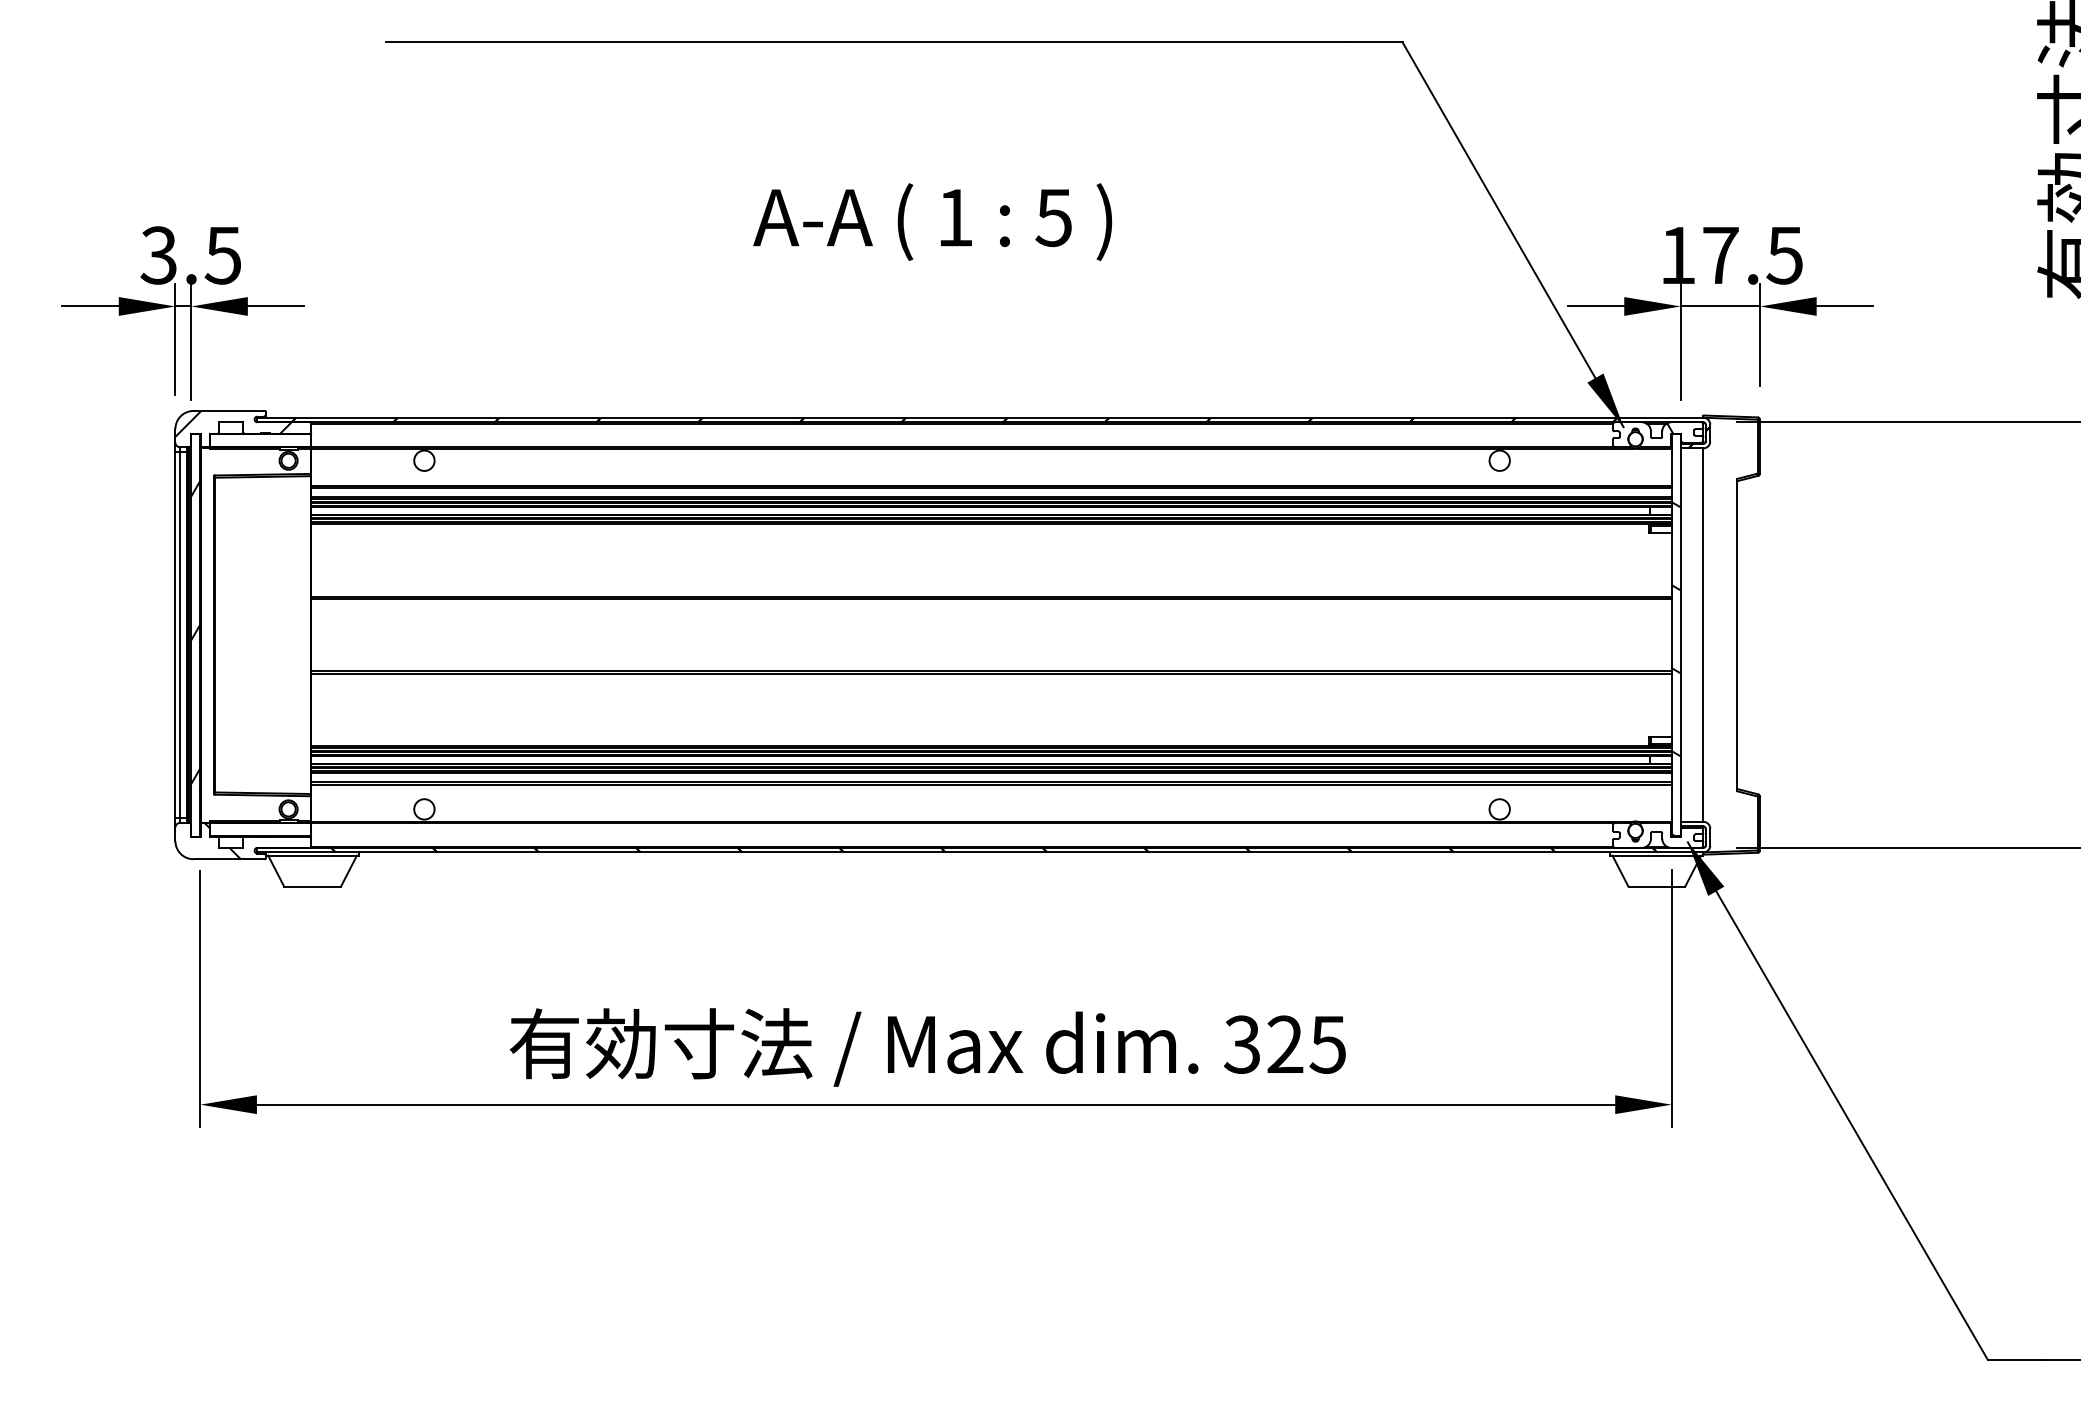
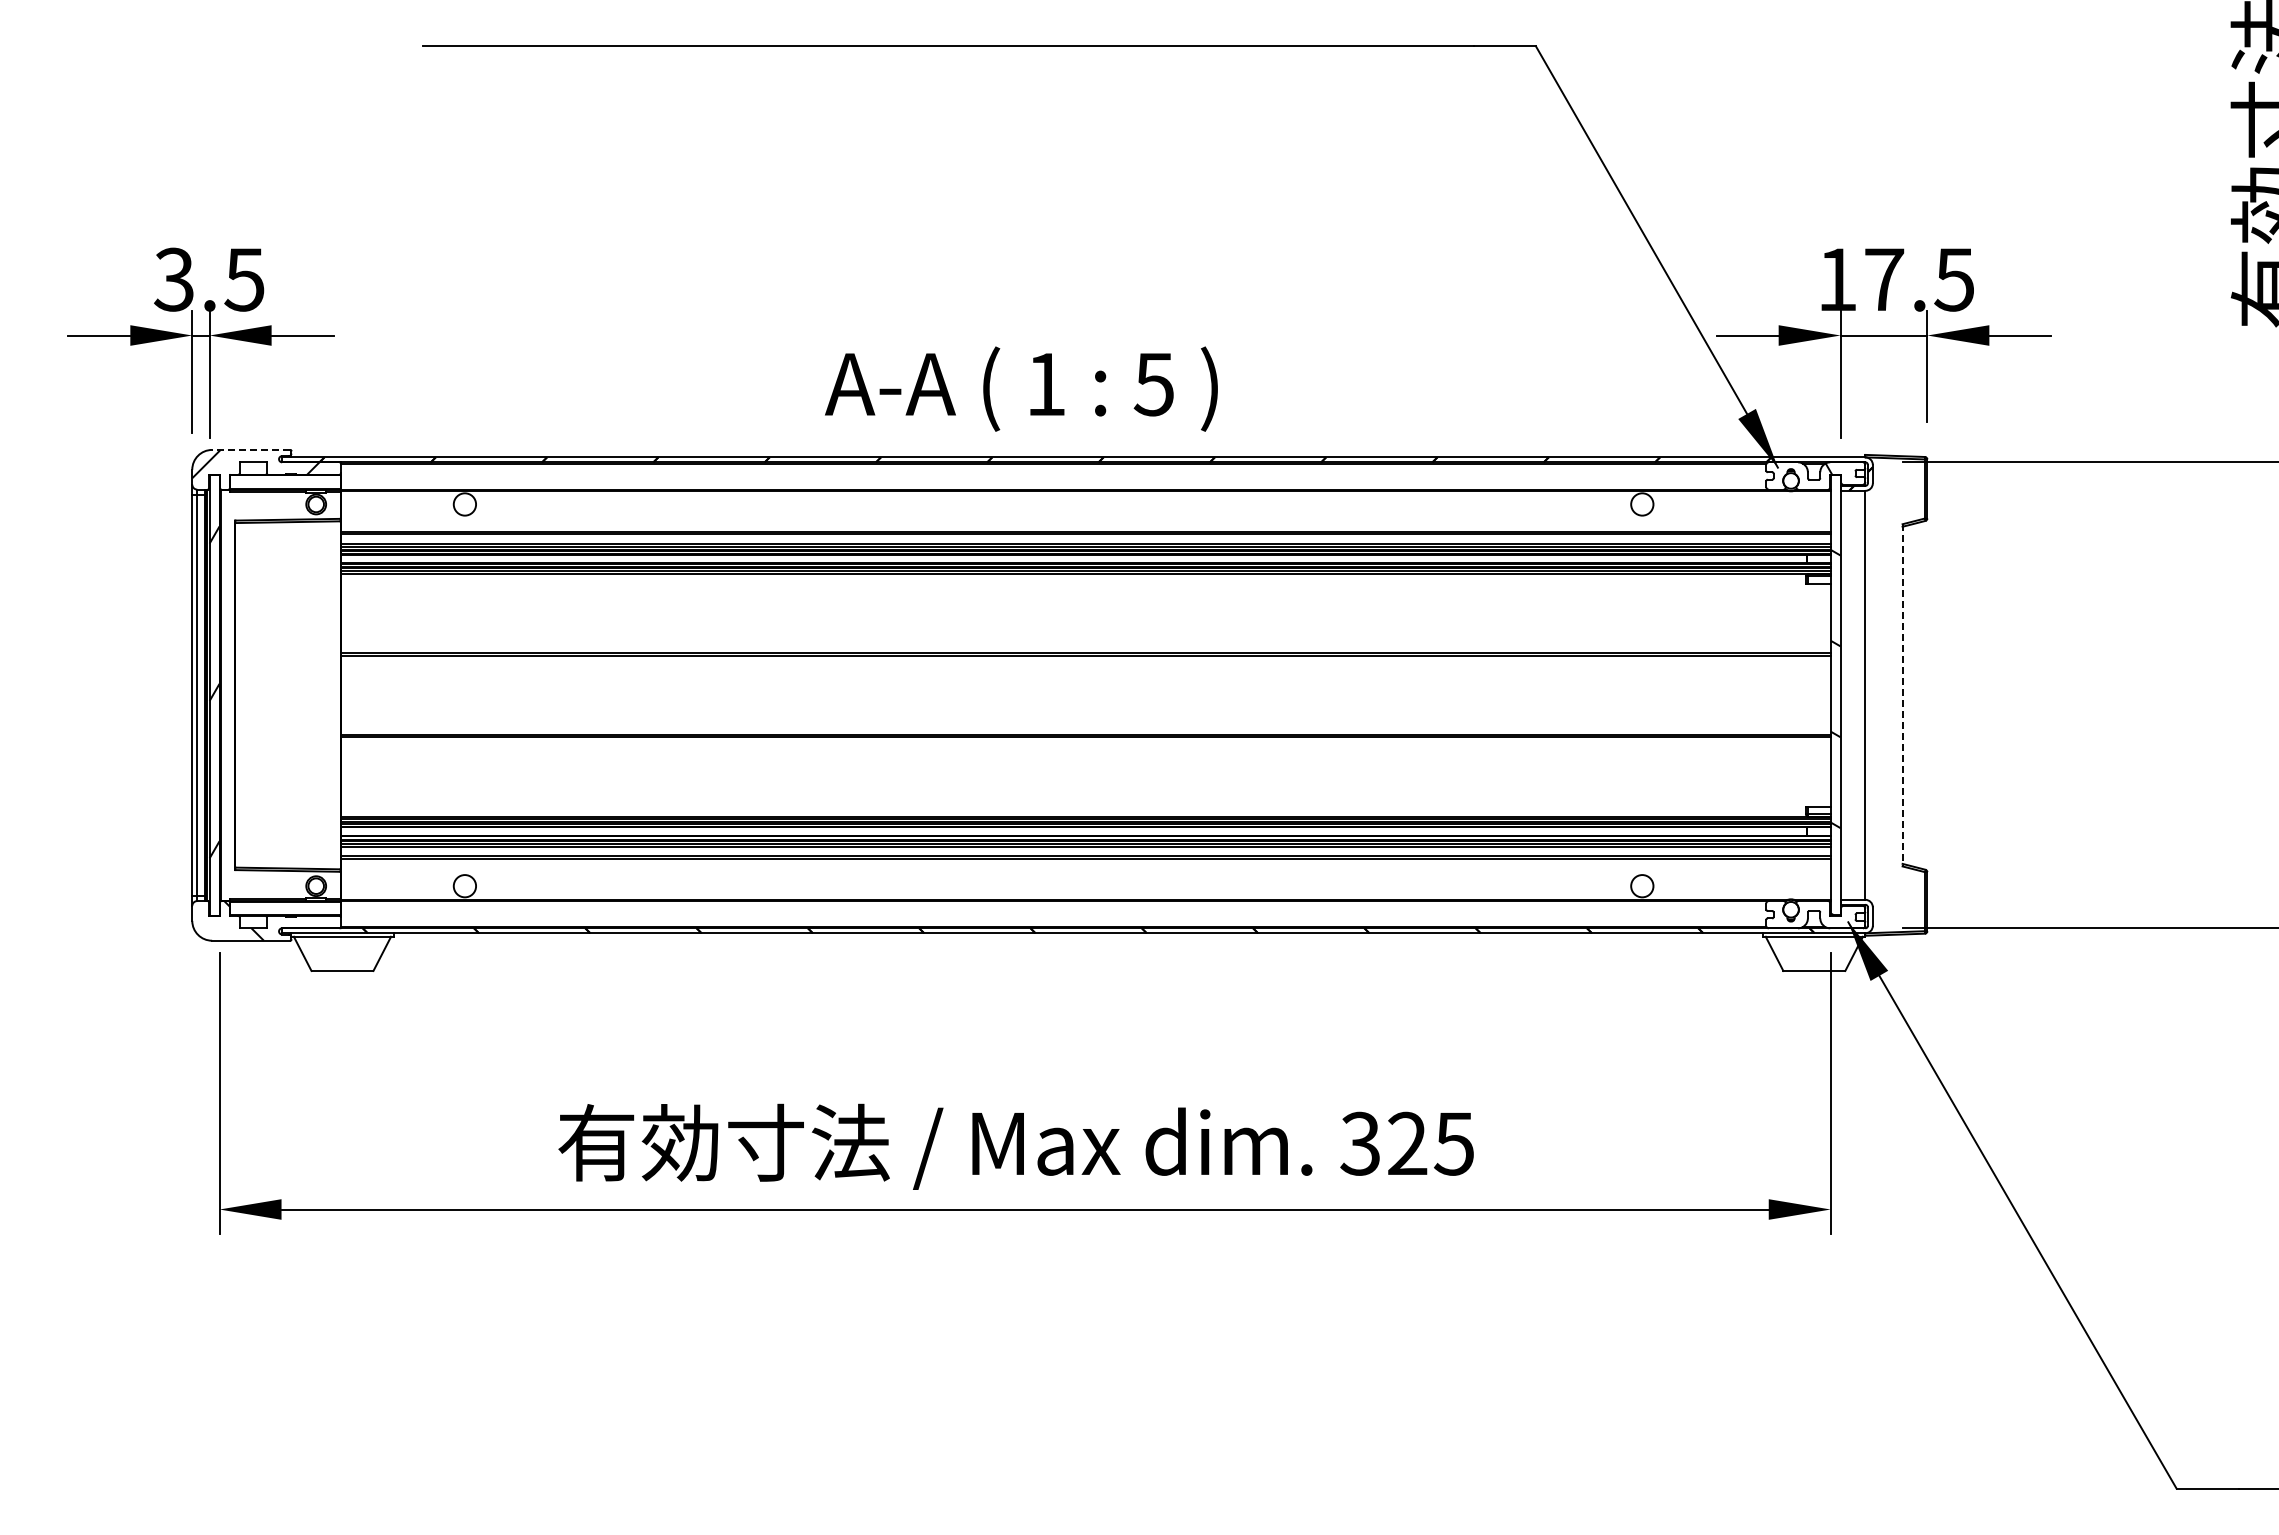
text: (932, 221) -> (1021, 388), moved
line: (229, 410) -> (251, 449), solid -> dashed
line: (1737, 635) -> (1902, 695), solid -> dashed

